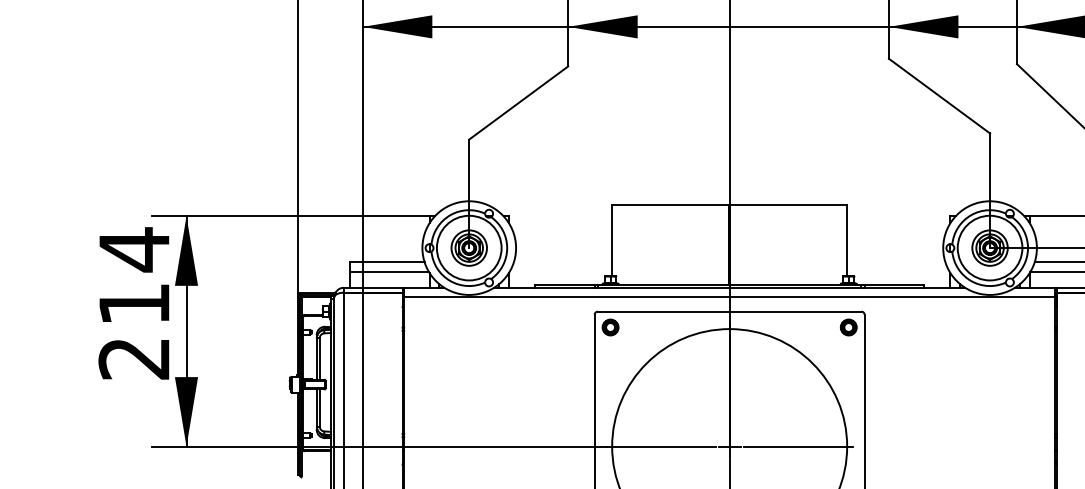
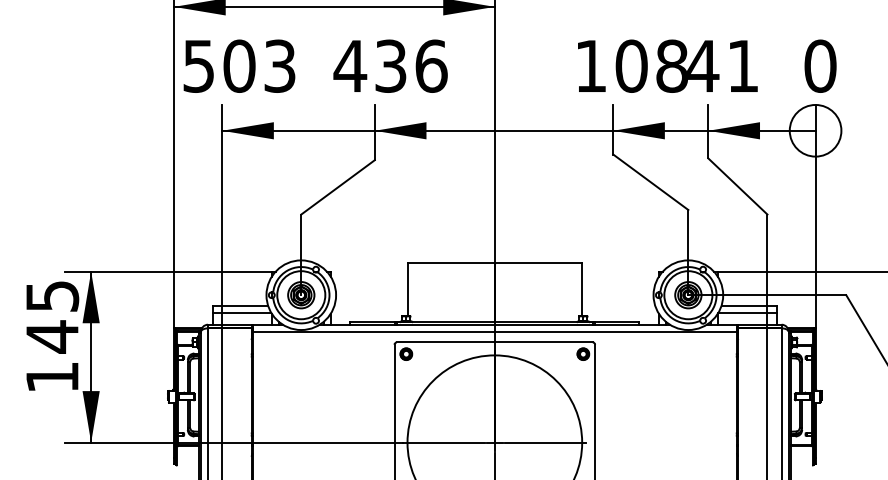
text: (134, 302) -> (52, 335), 214 -> 145

